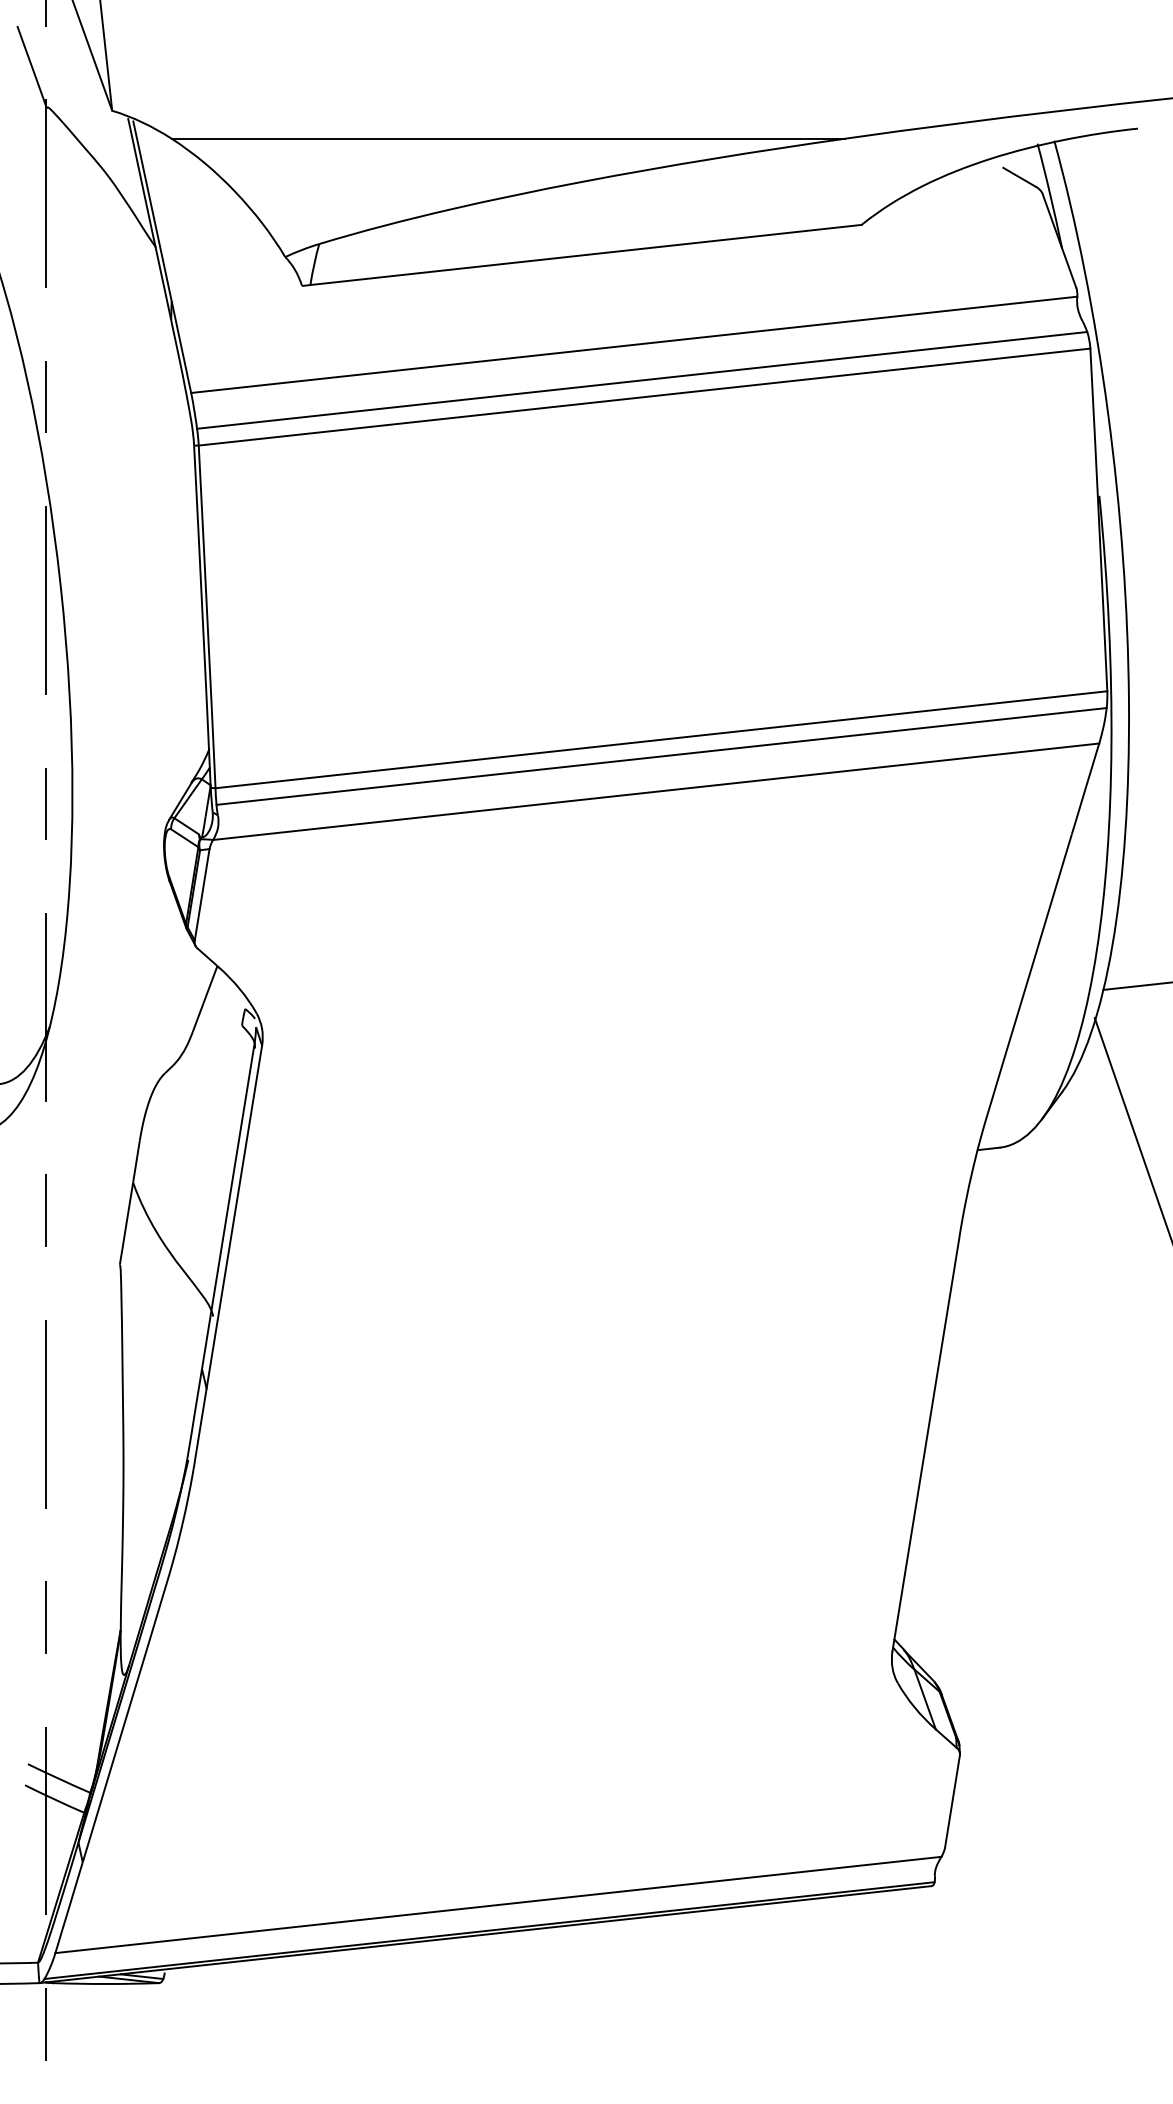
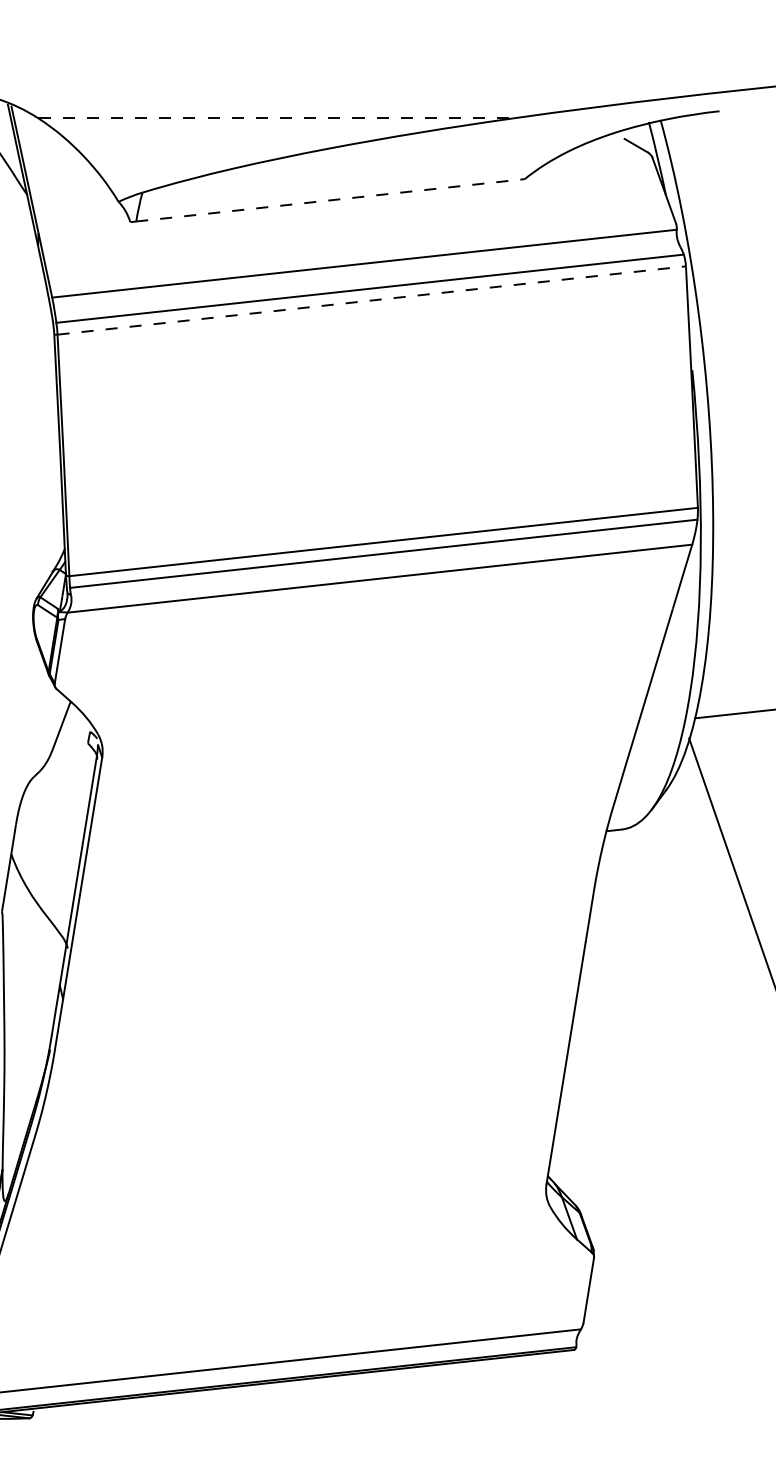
line: (508, 138) -> (275, 118), solid -> dashed
line: (586, 254) -> (330, 200), solid -> dashed
line: (645, 397) -> (372, 300), solid -> dashed

